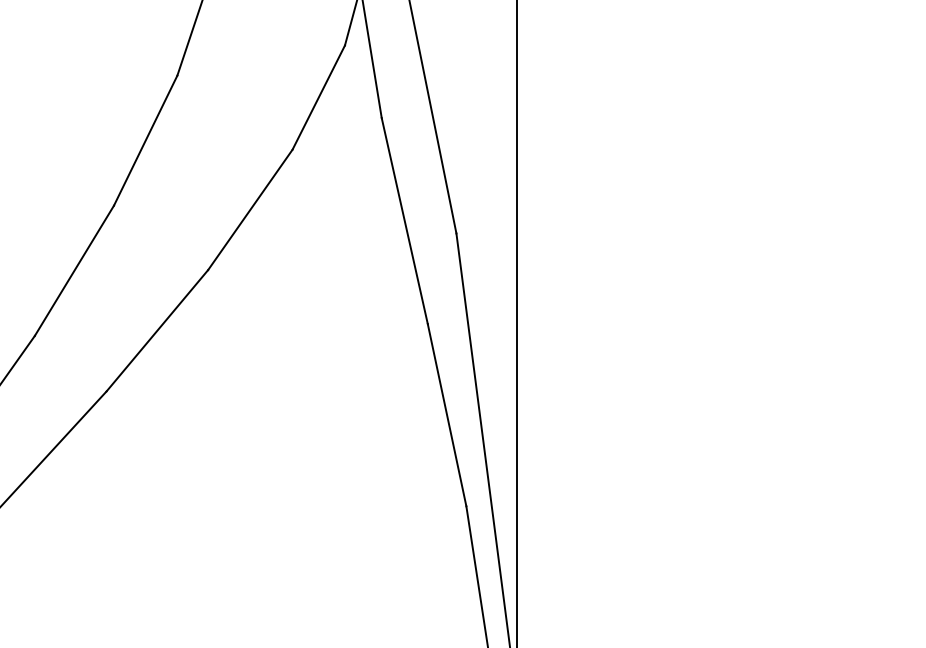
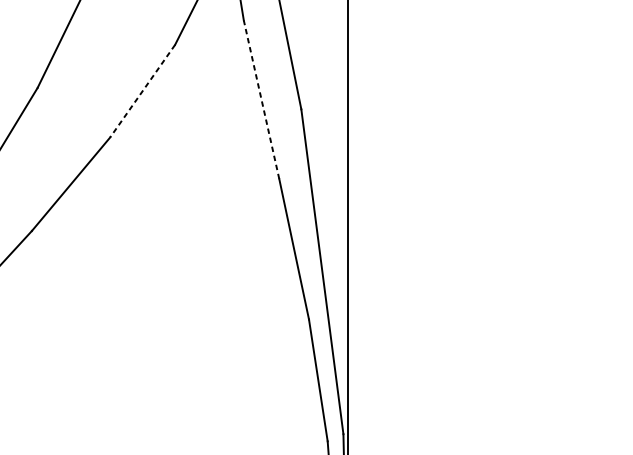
line: (250, 210) -> (142, 91), solid -> dashed
line: (404, 221) -> (261, 100), solid -> dashed

